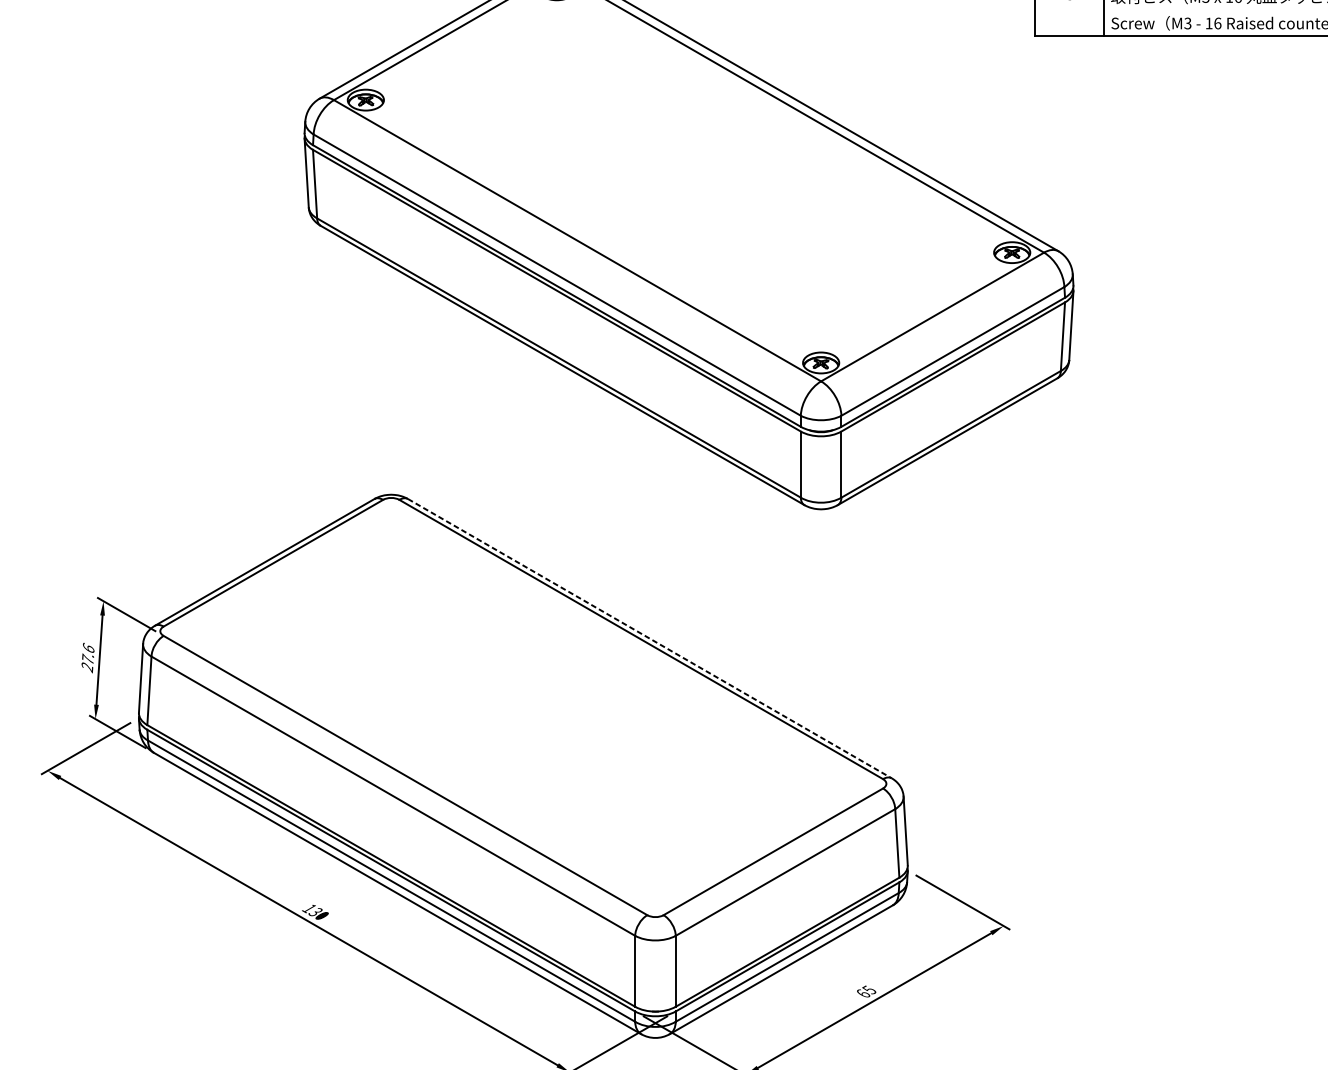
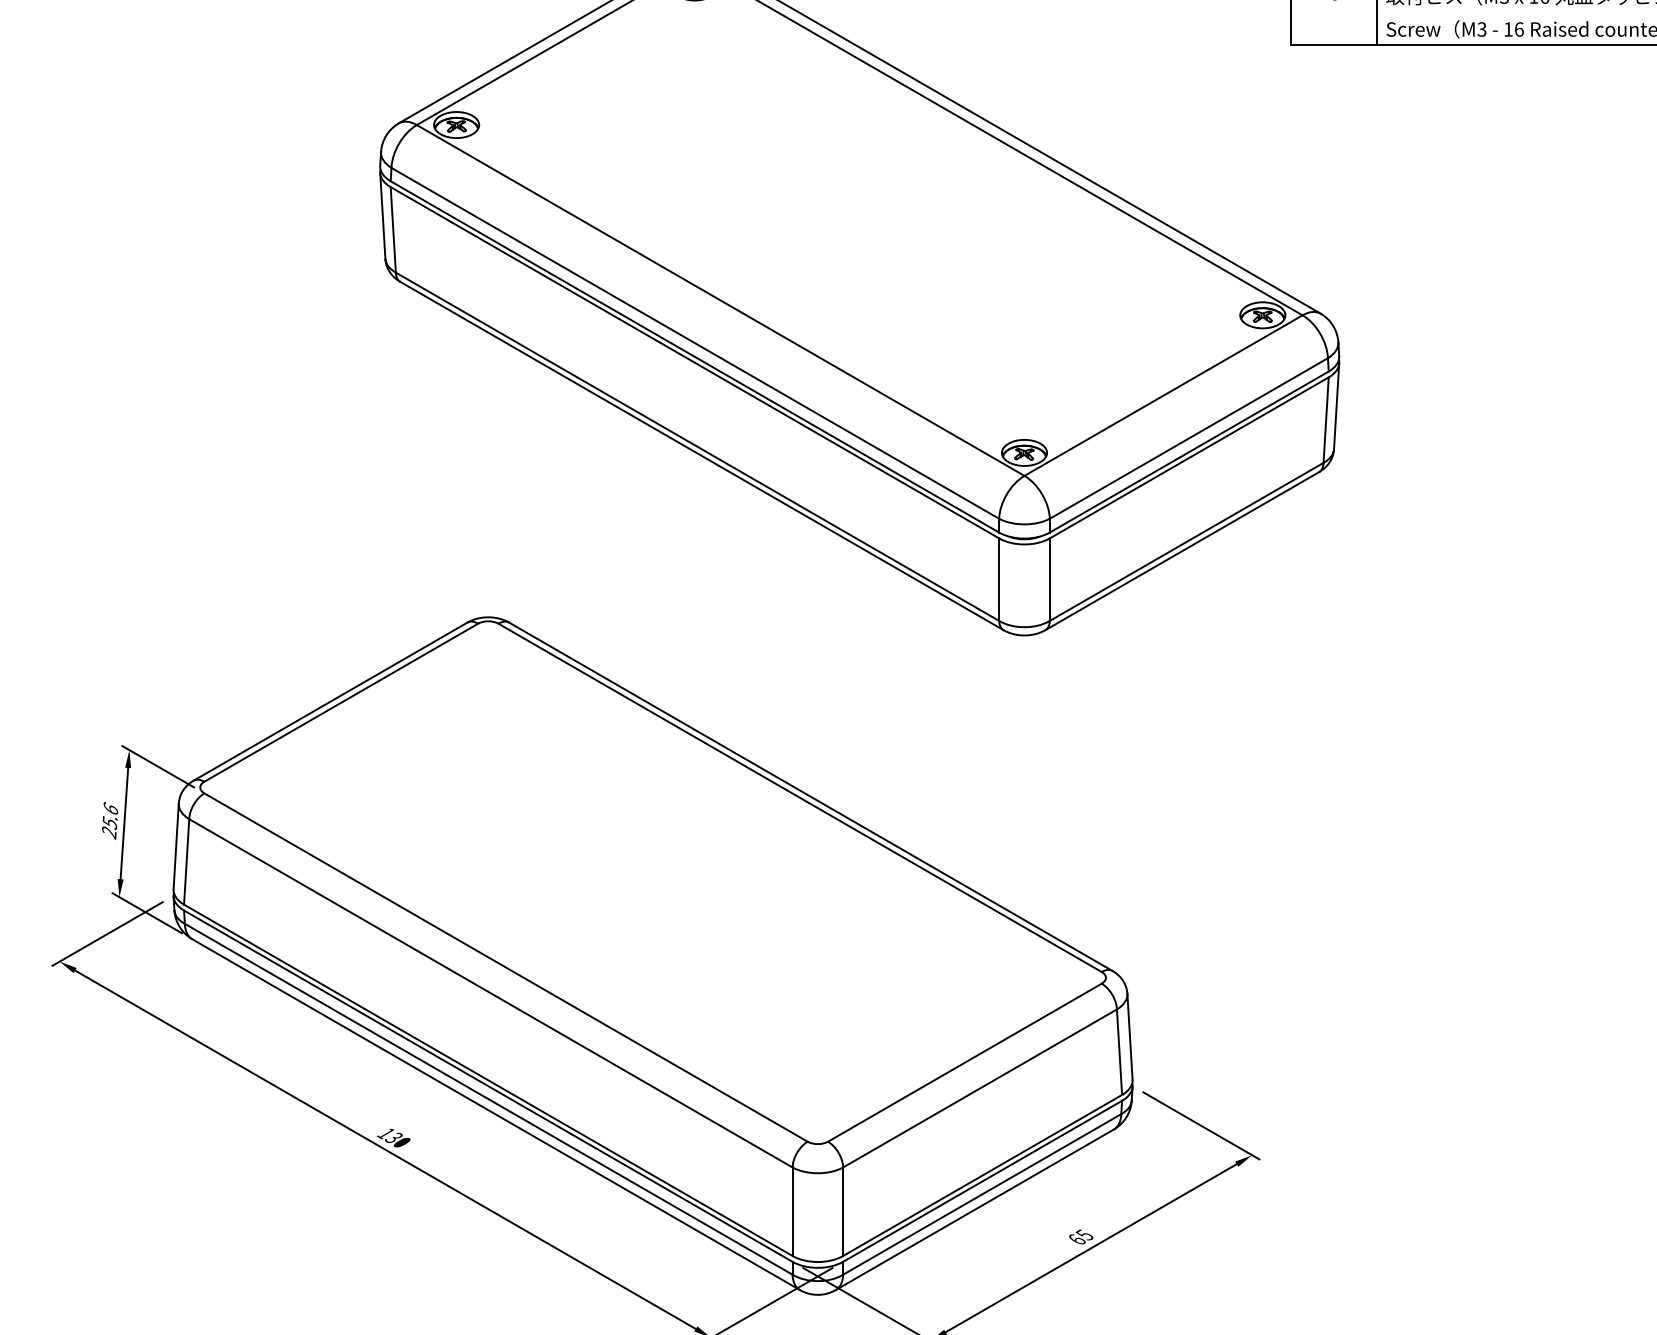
line: (650, 639) -> (811, 797), dashed -> solid
text: (87, 659) -> (109, 822), 27.6 -> 25.6

